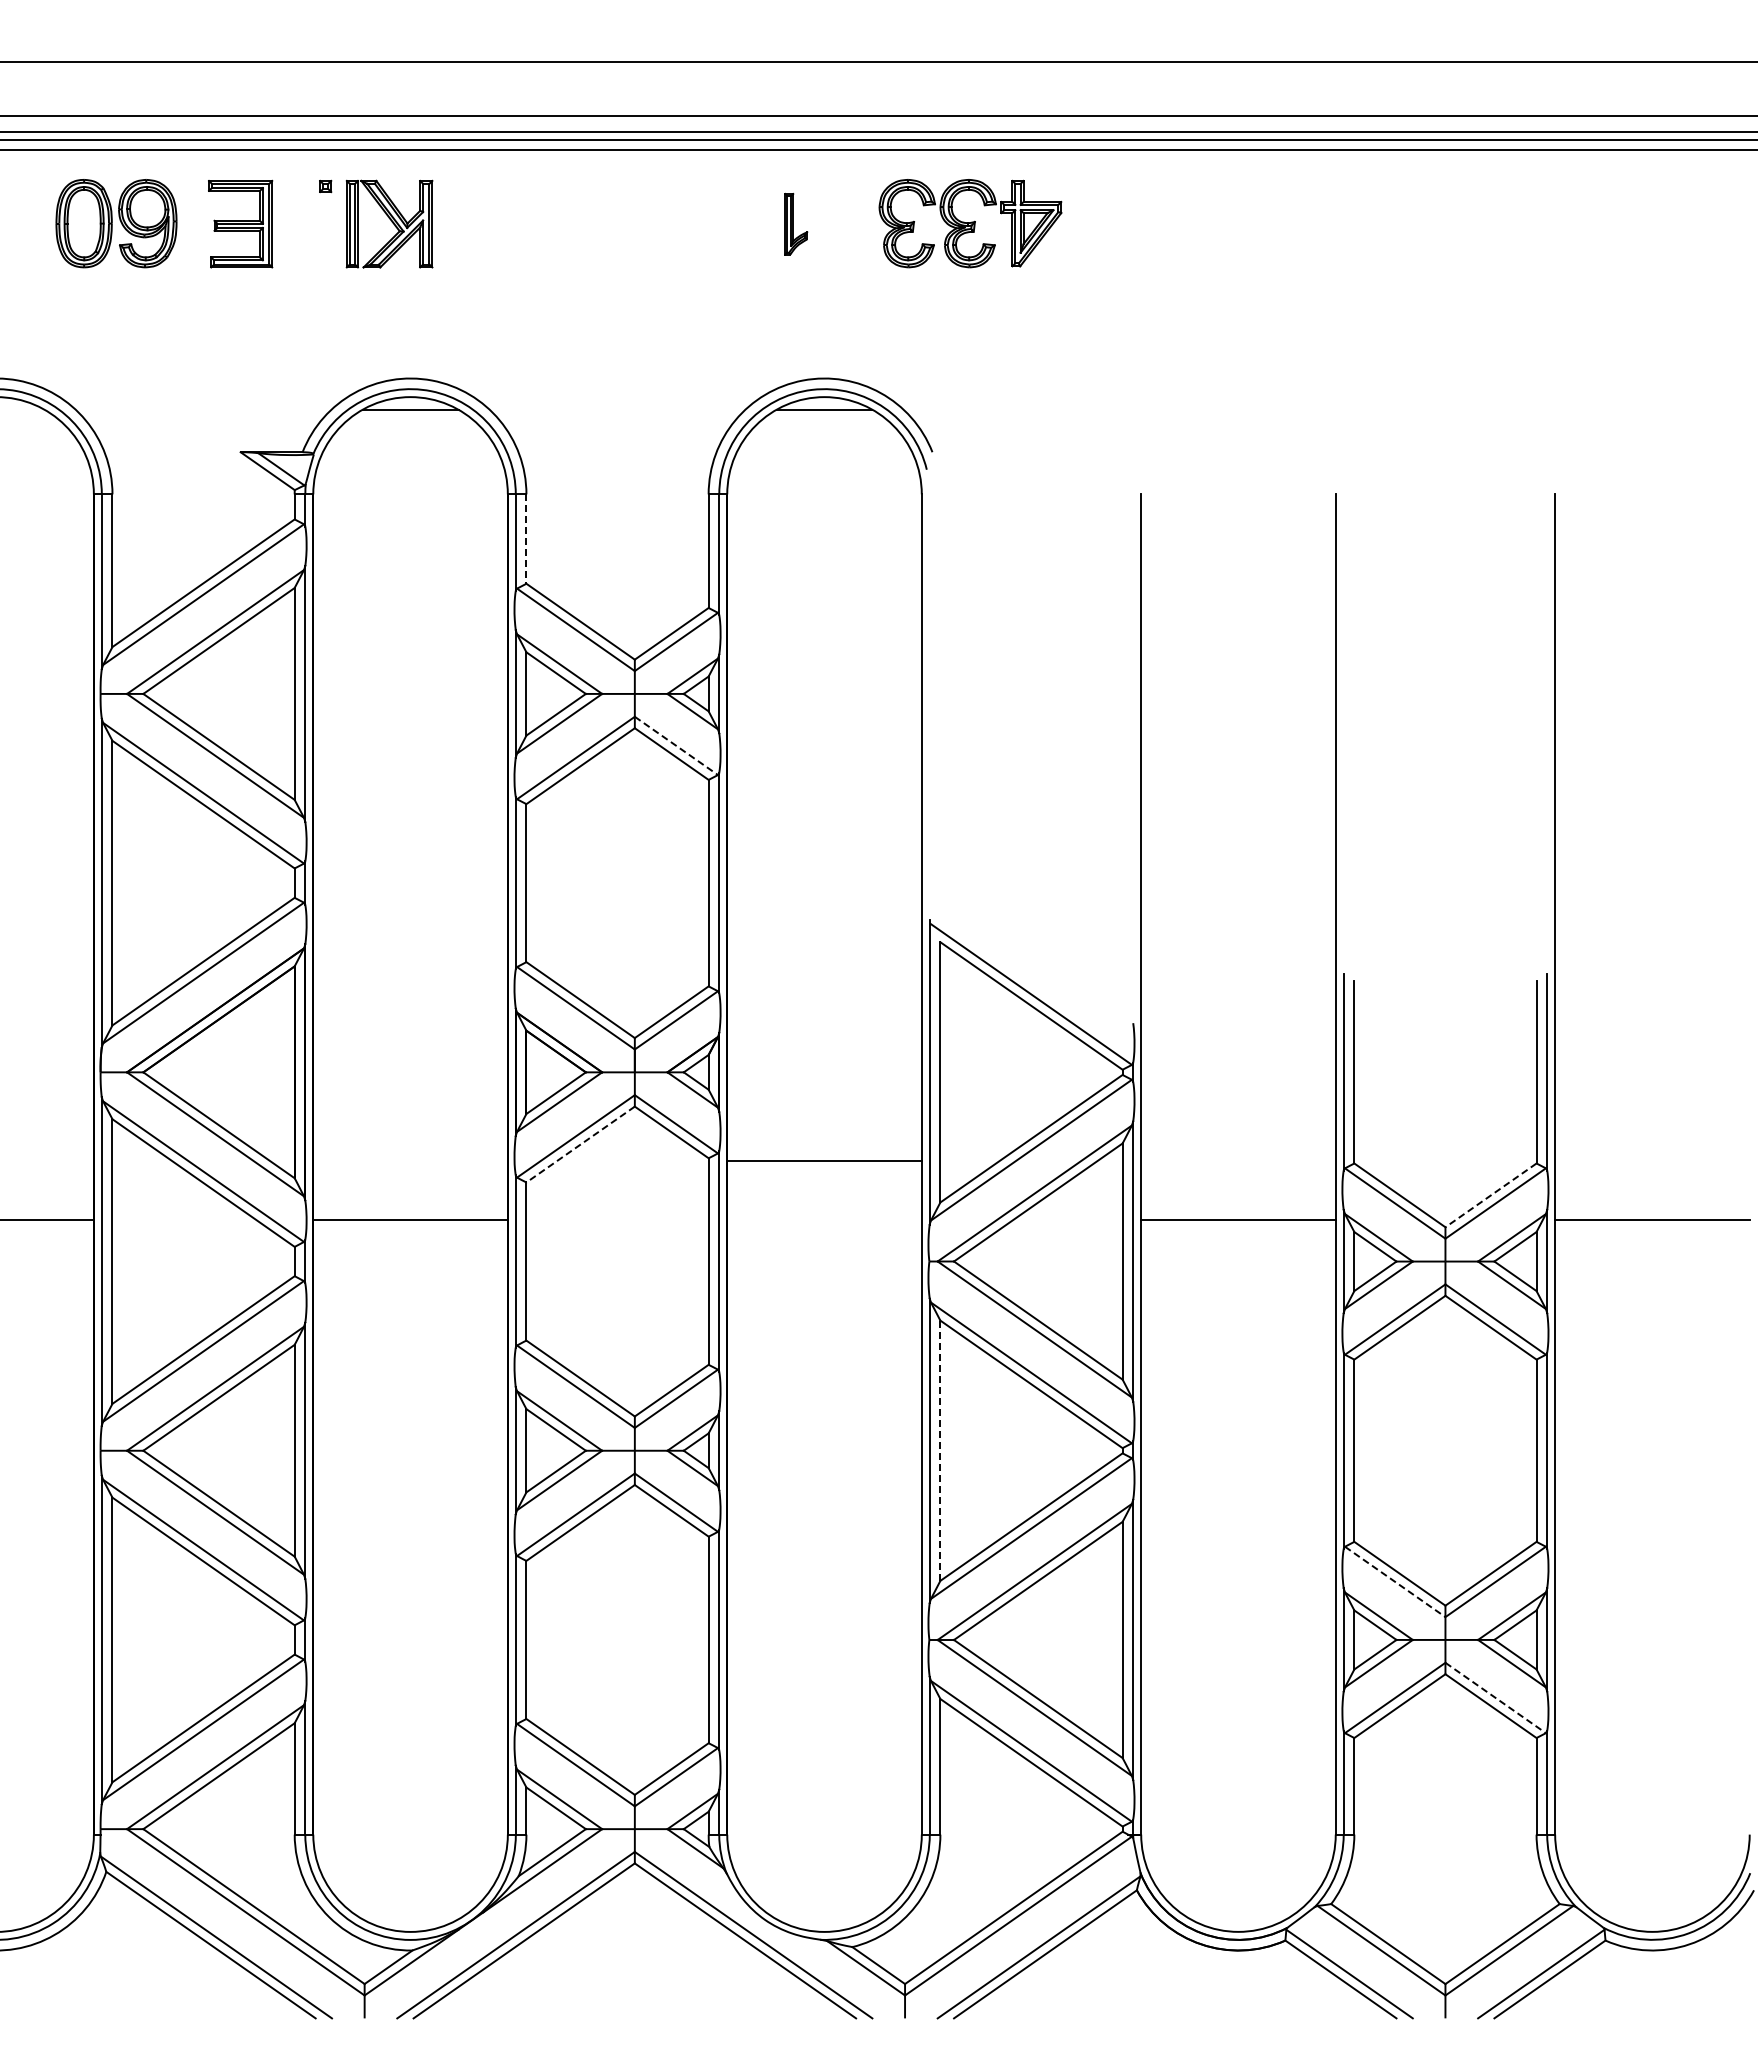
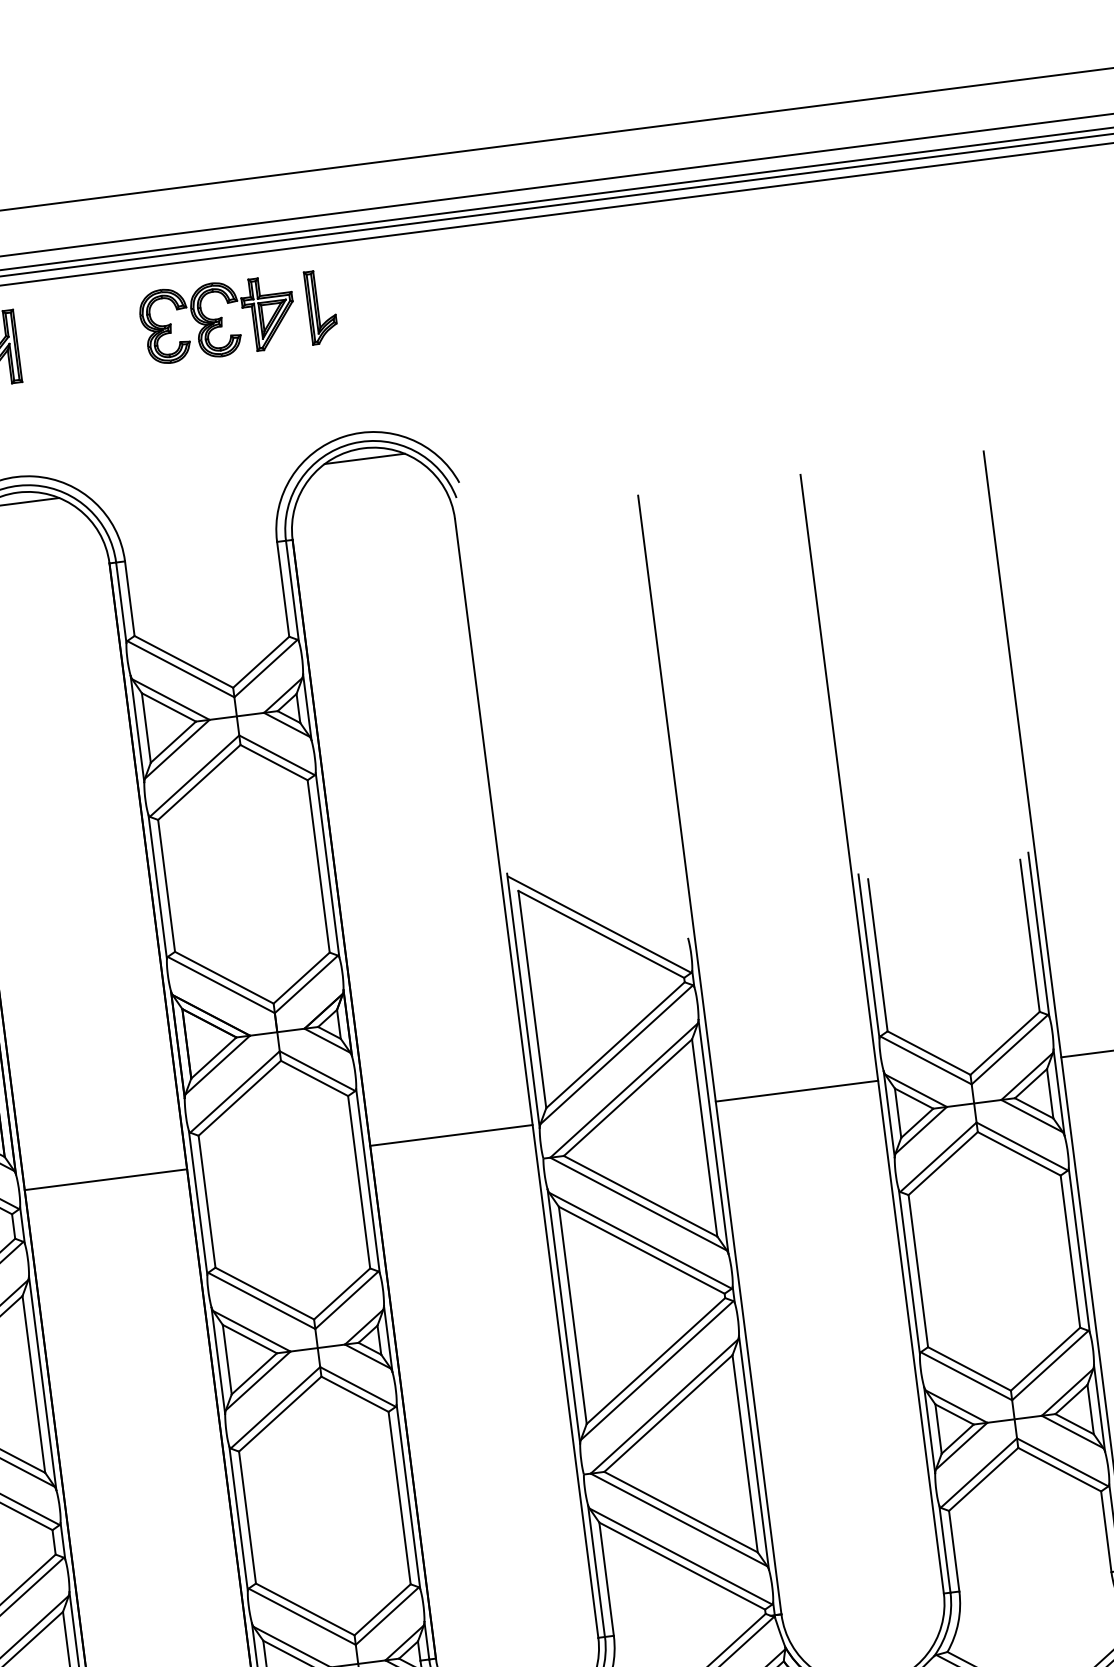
part: (970, 223) -> (217, 319), moved
part: (795, 224) -> (320, 307), size x1.43
line: (526, 539) -> (129, 599), dashed -> solid
line: (676, 745) -> (277, 754), dashed -> solid
line: (580, 1144) -> (239, 1098), dashed -> solid
line: (824, 1161) -> (451, 1135), moved
line: (1491, 1195) -> (1005, 1043), dashed -> solid
line: (940, 1451) -> (572, 1316), dashed -> solid
line: (1395, 1582) -> (966, 1376), dashed -> solid
line: (1496, 1698) -> (1063, 1462), dashed -> solid

